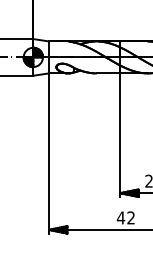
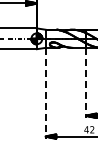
line: (120, 134) -> (86, 82), solid -> dashed
line: (48, 153) -> (45, 93), solid -> dashed

